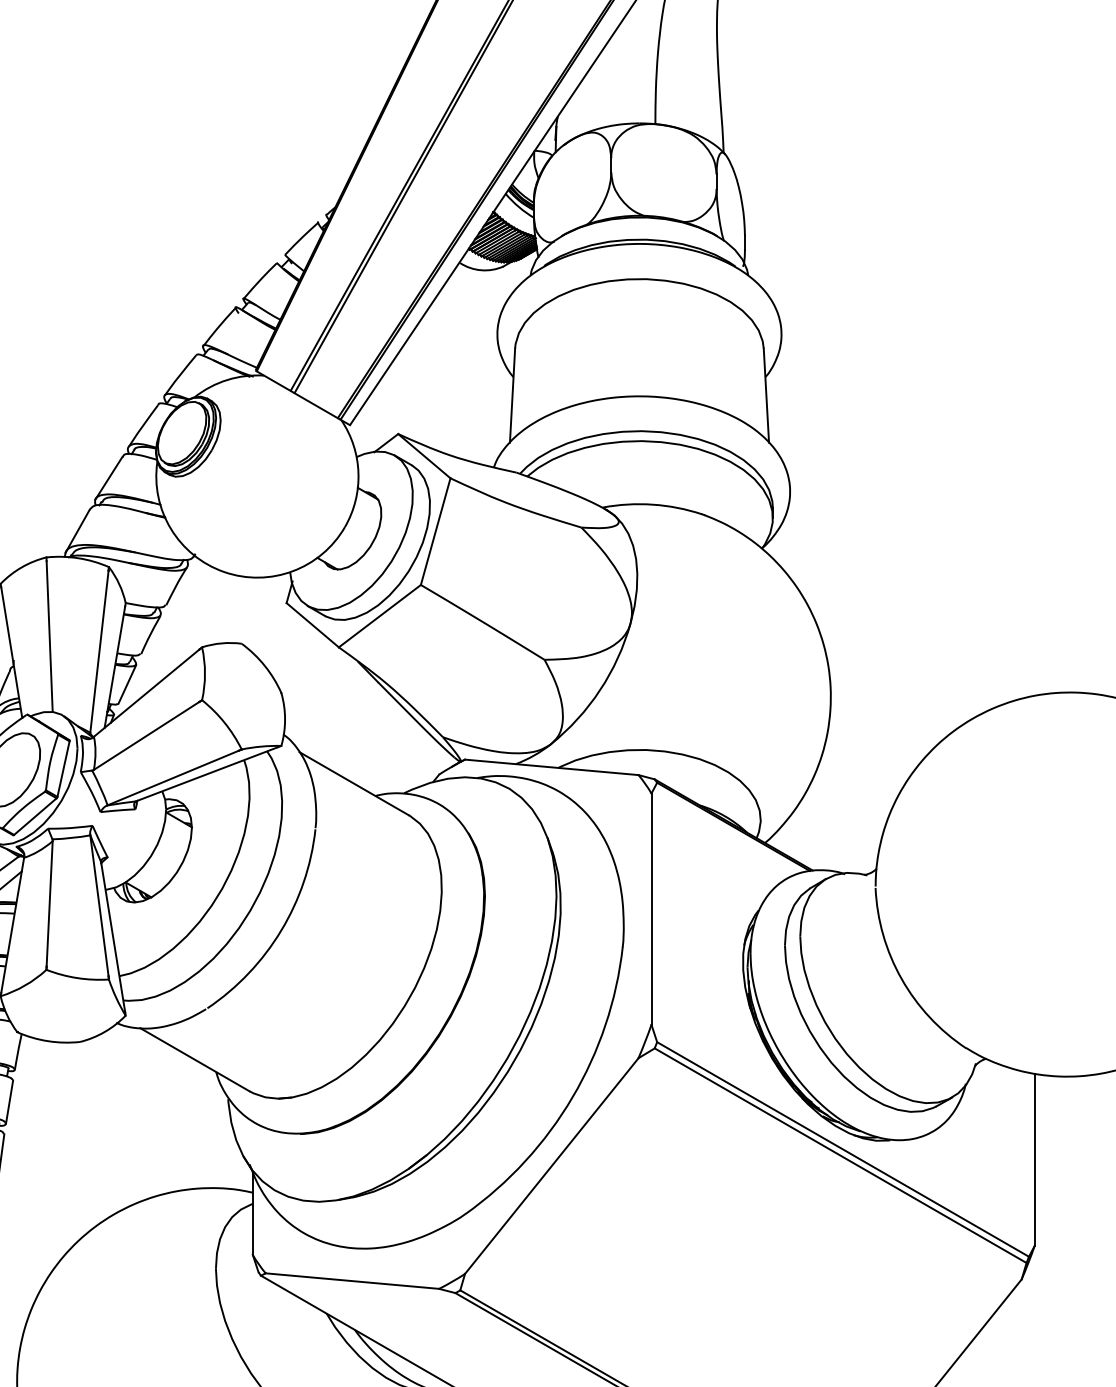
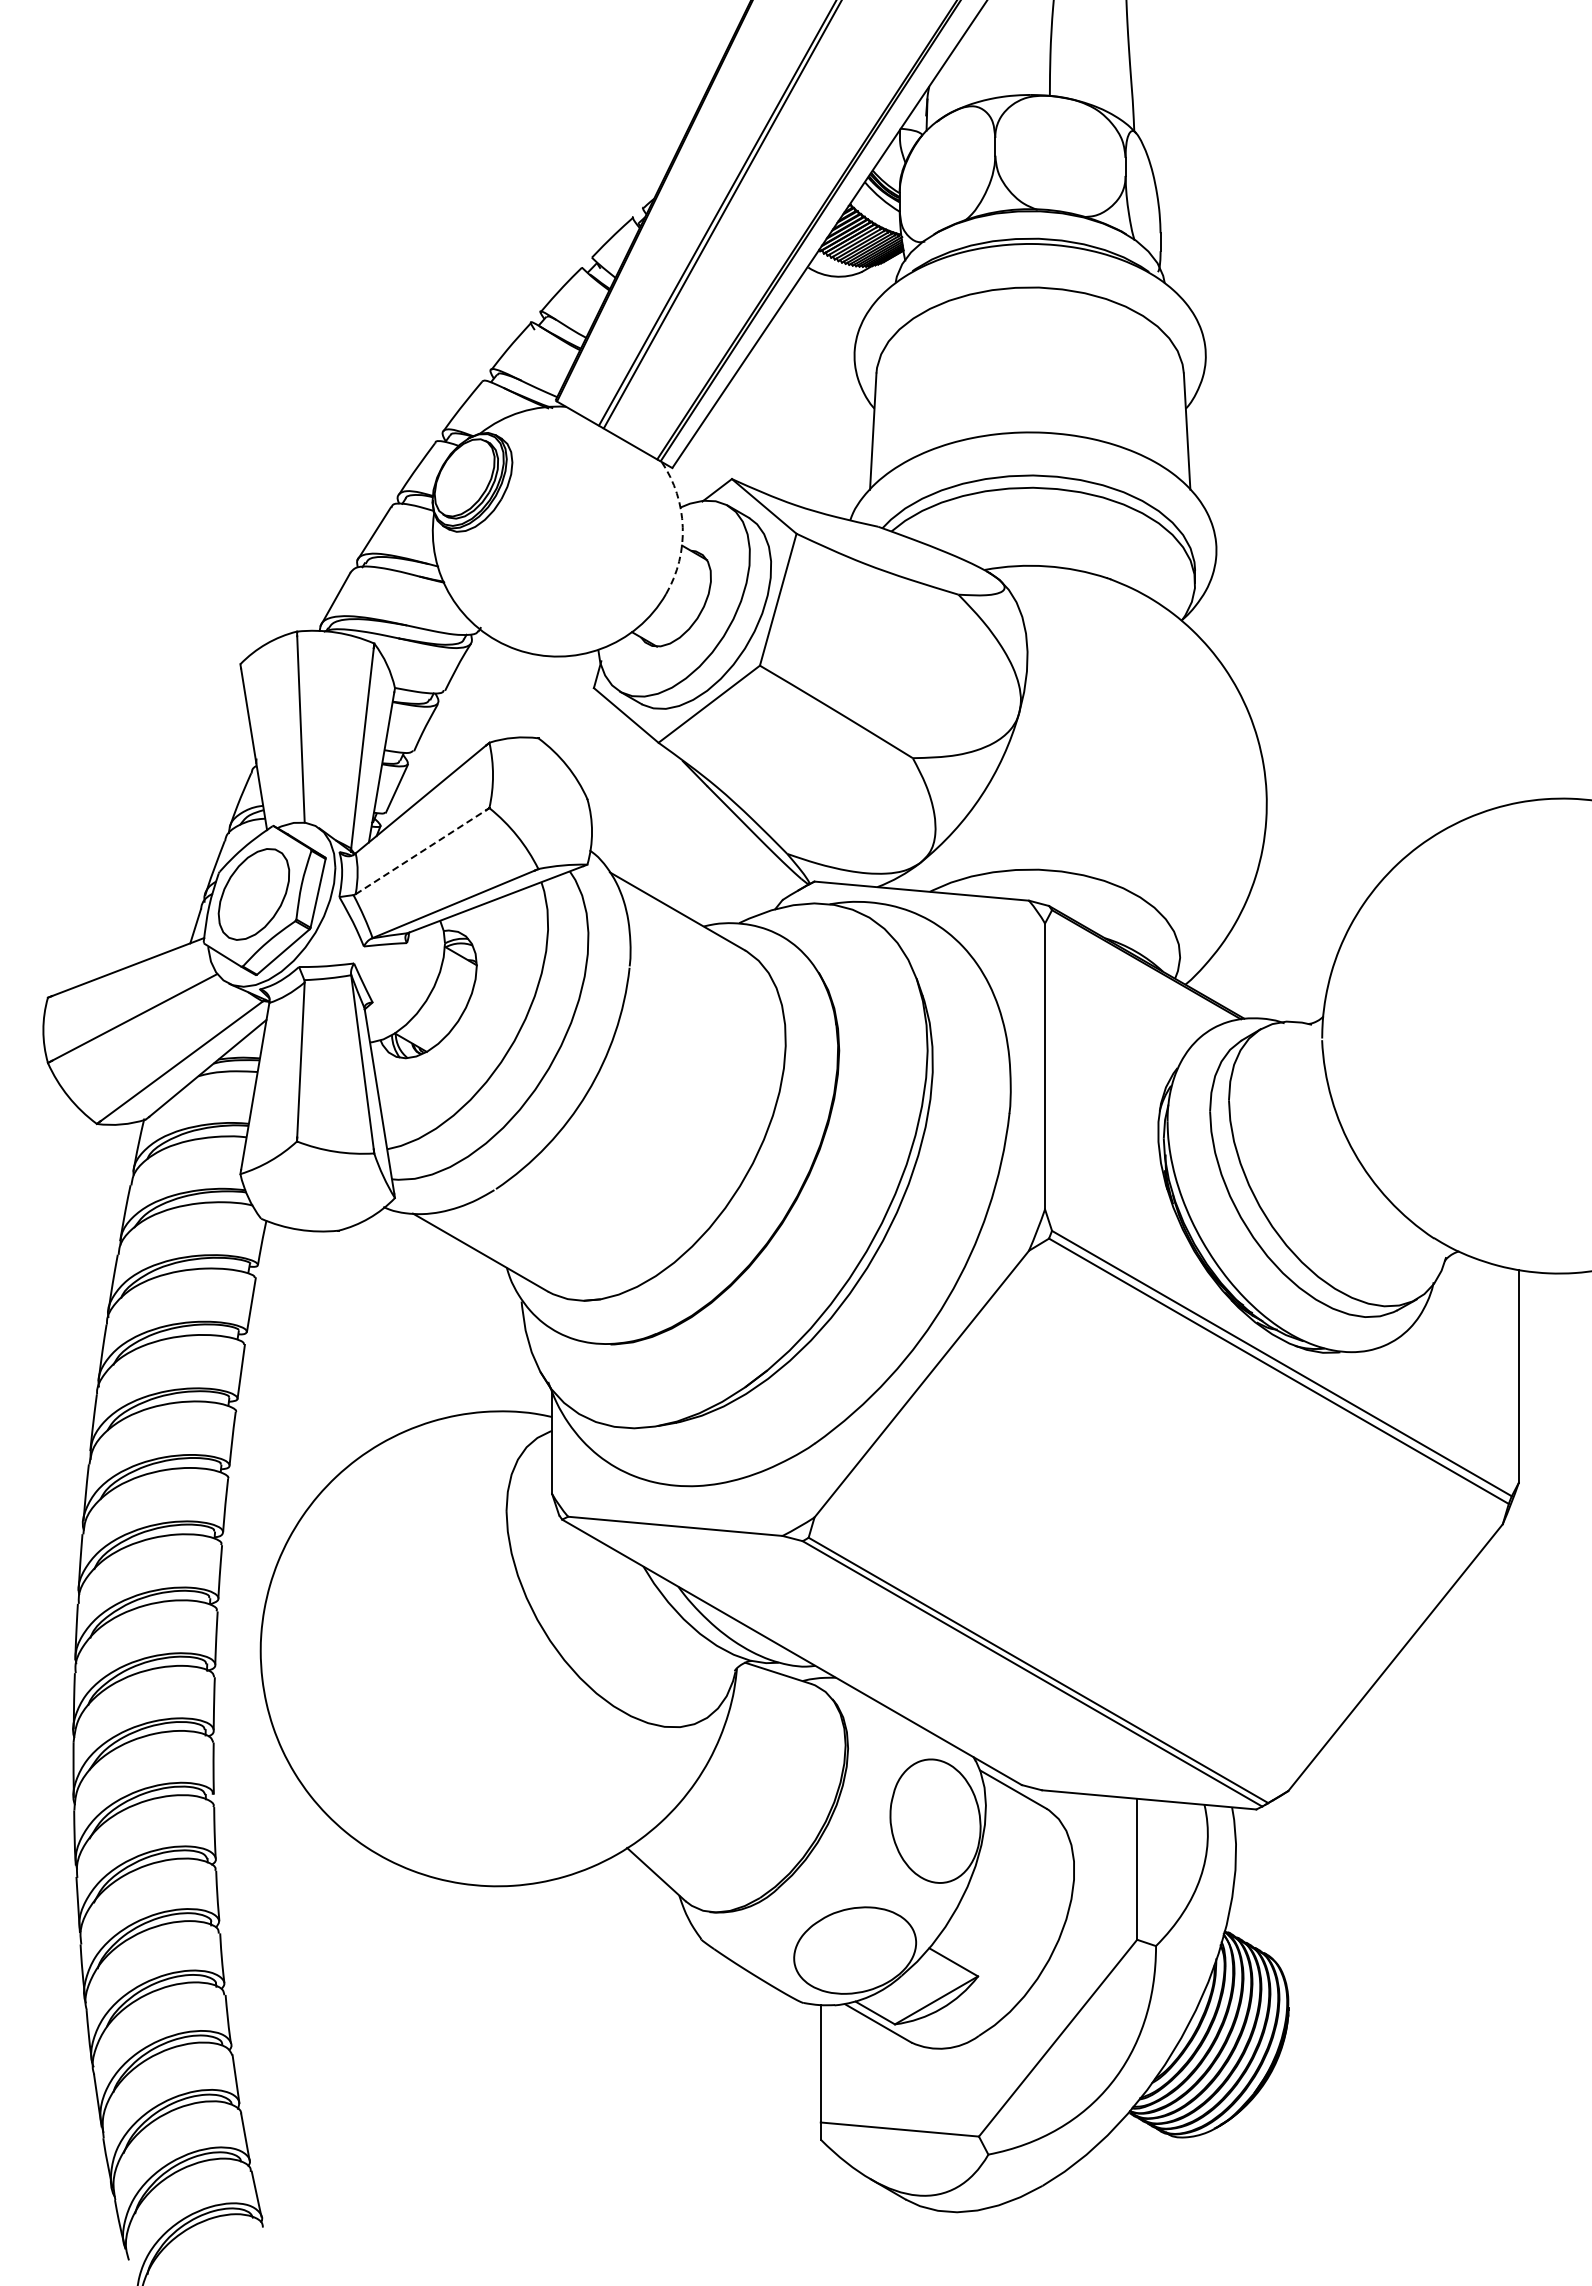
arc: (358, 473) -> (682, 527), solid -> dashed
line: (146, 736) -> (420, 852), solid -> dashed

